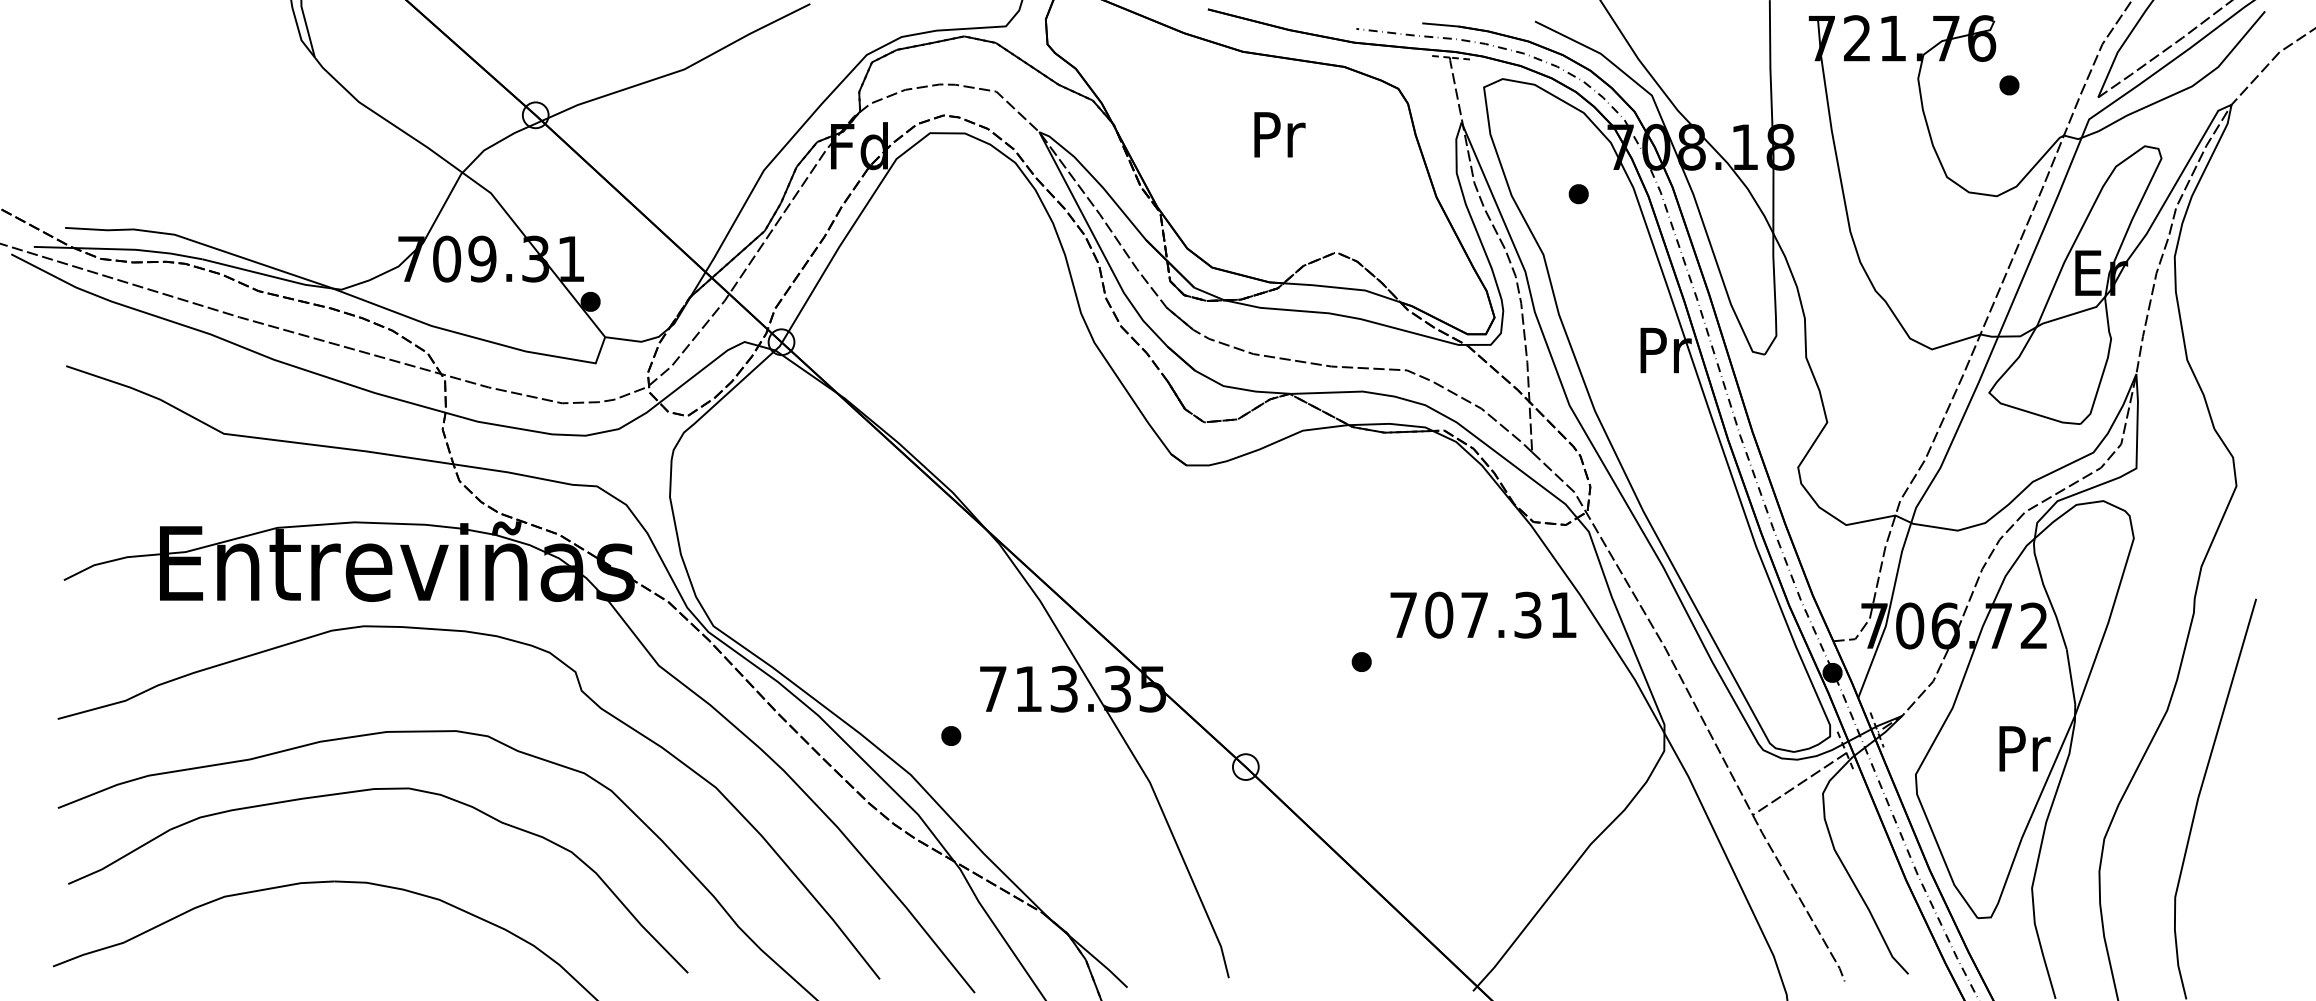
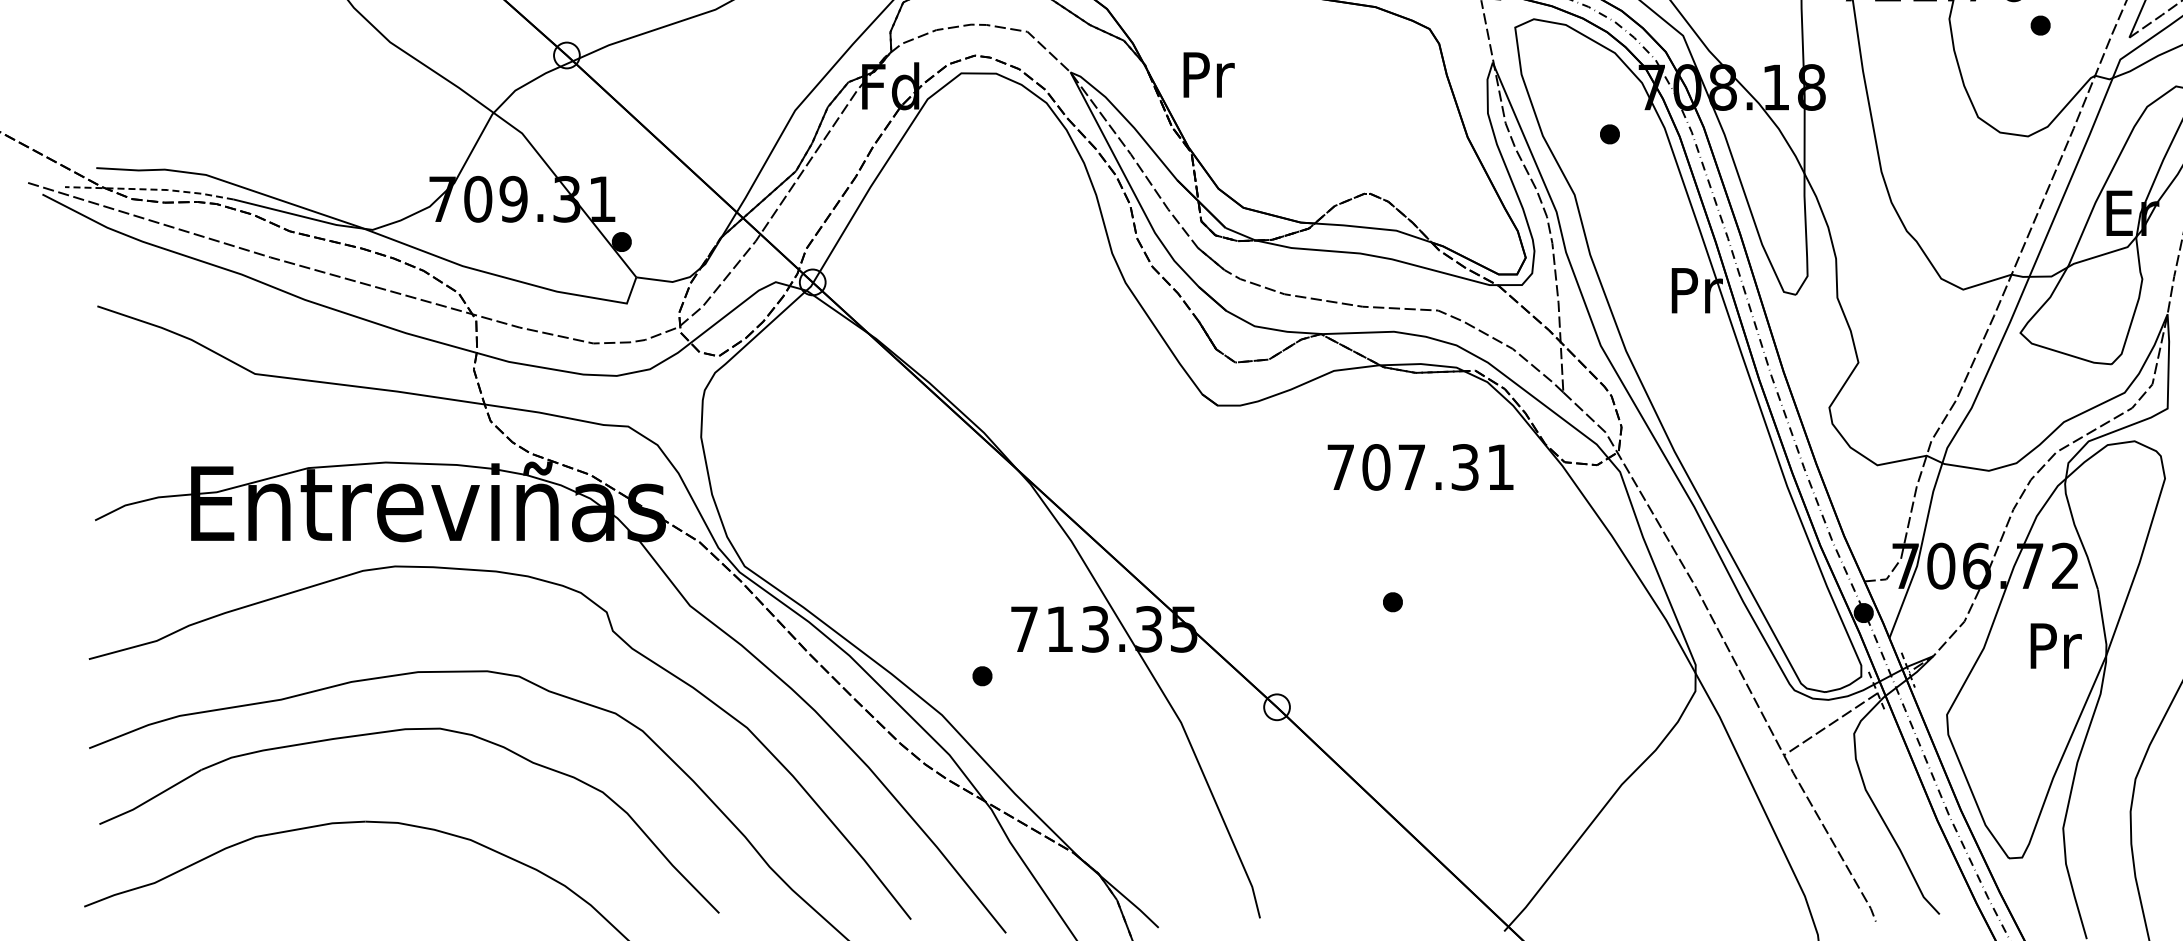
text: (1279, 134) -> (1208, 74), moved
line: (119, 249) -> (150, 189), solid -> dashed
text: (1483, 614) -> (1420, 466), moved
text: (2024, 748) -> (2055, 645), moved

